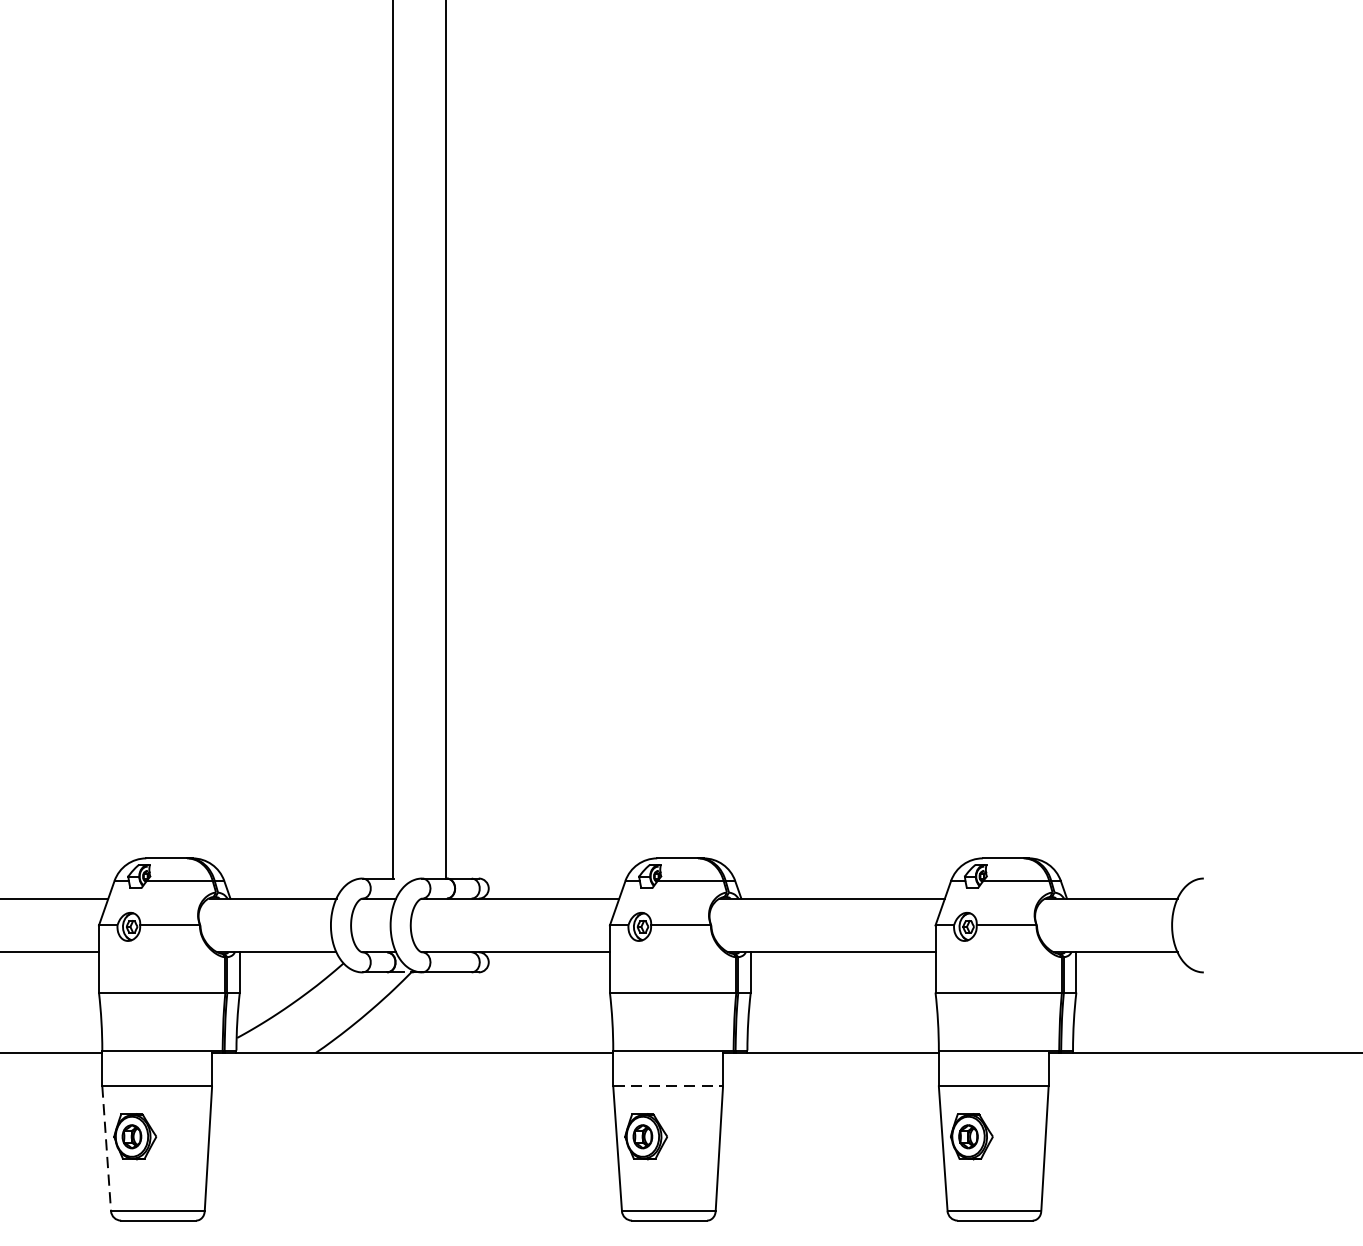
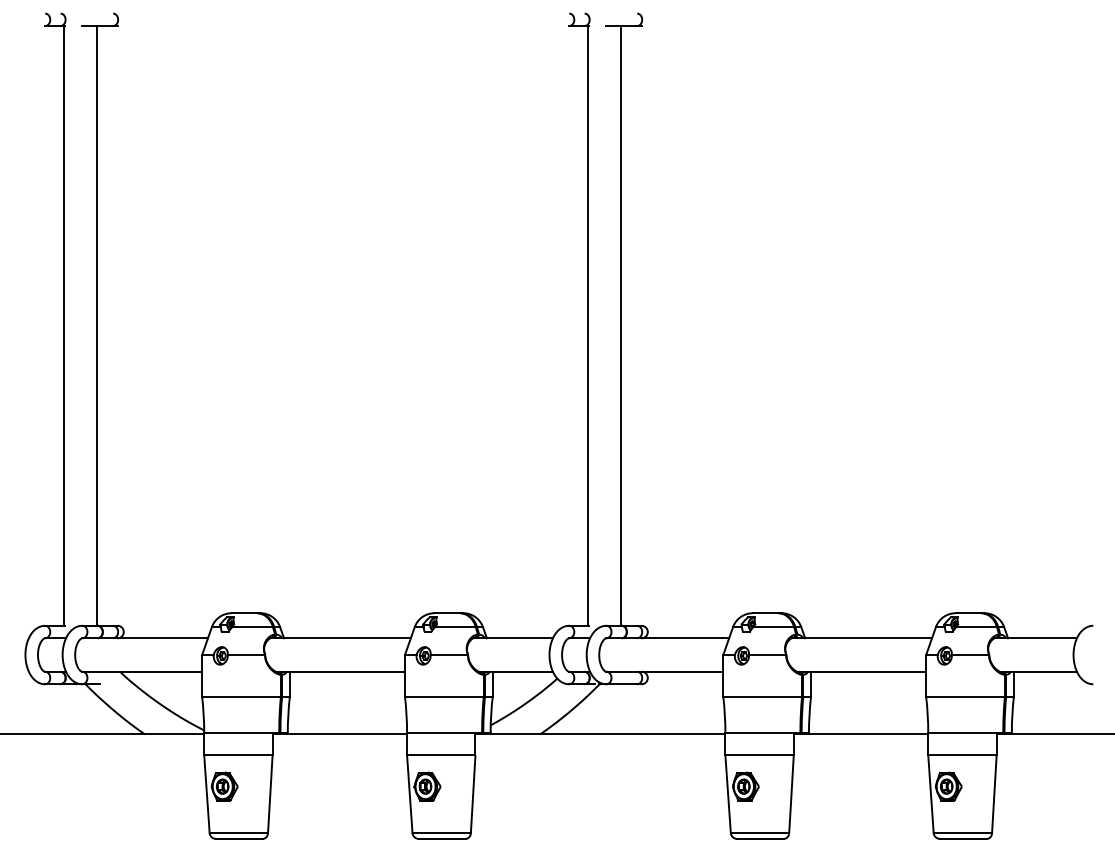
line: (669, 1086) -> (760, 755), dashed -> solid
line: (106, 1149) -> (409, 794), dashed -> solid

